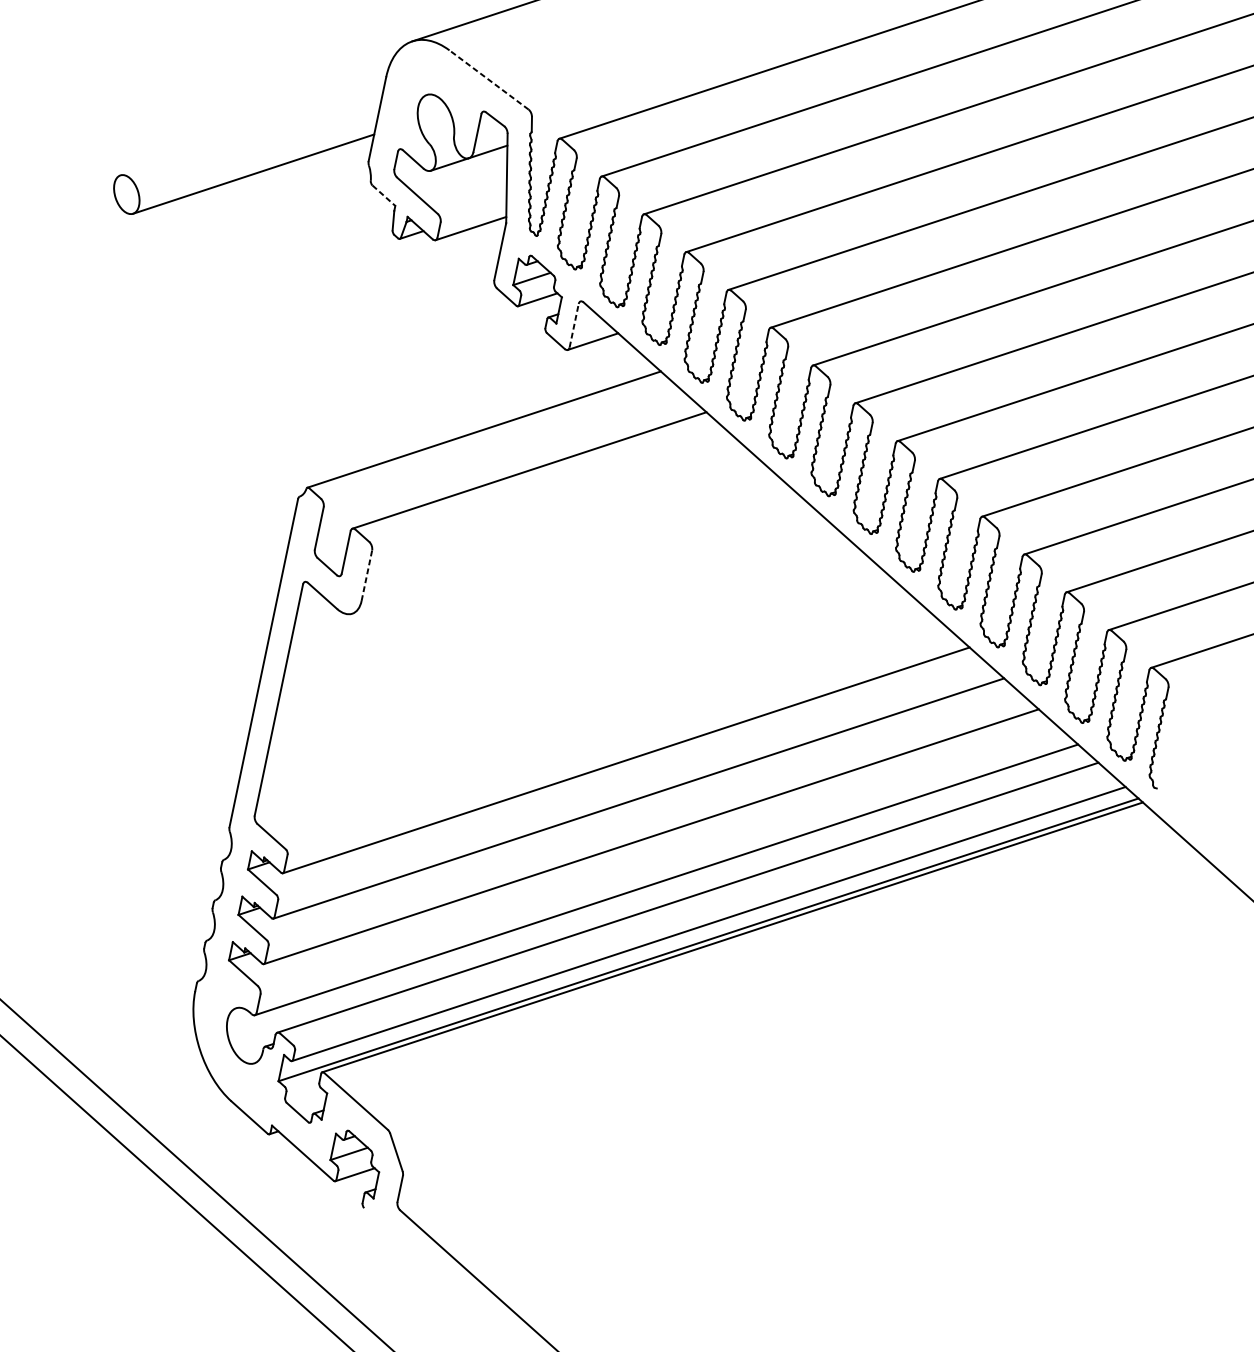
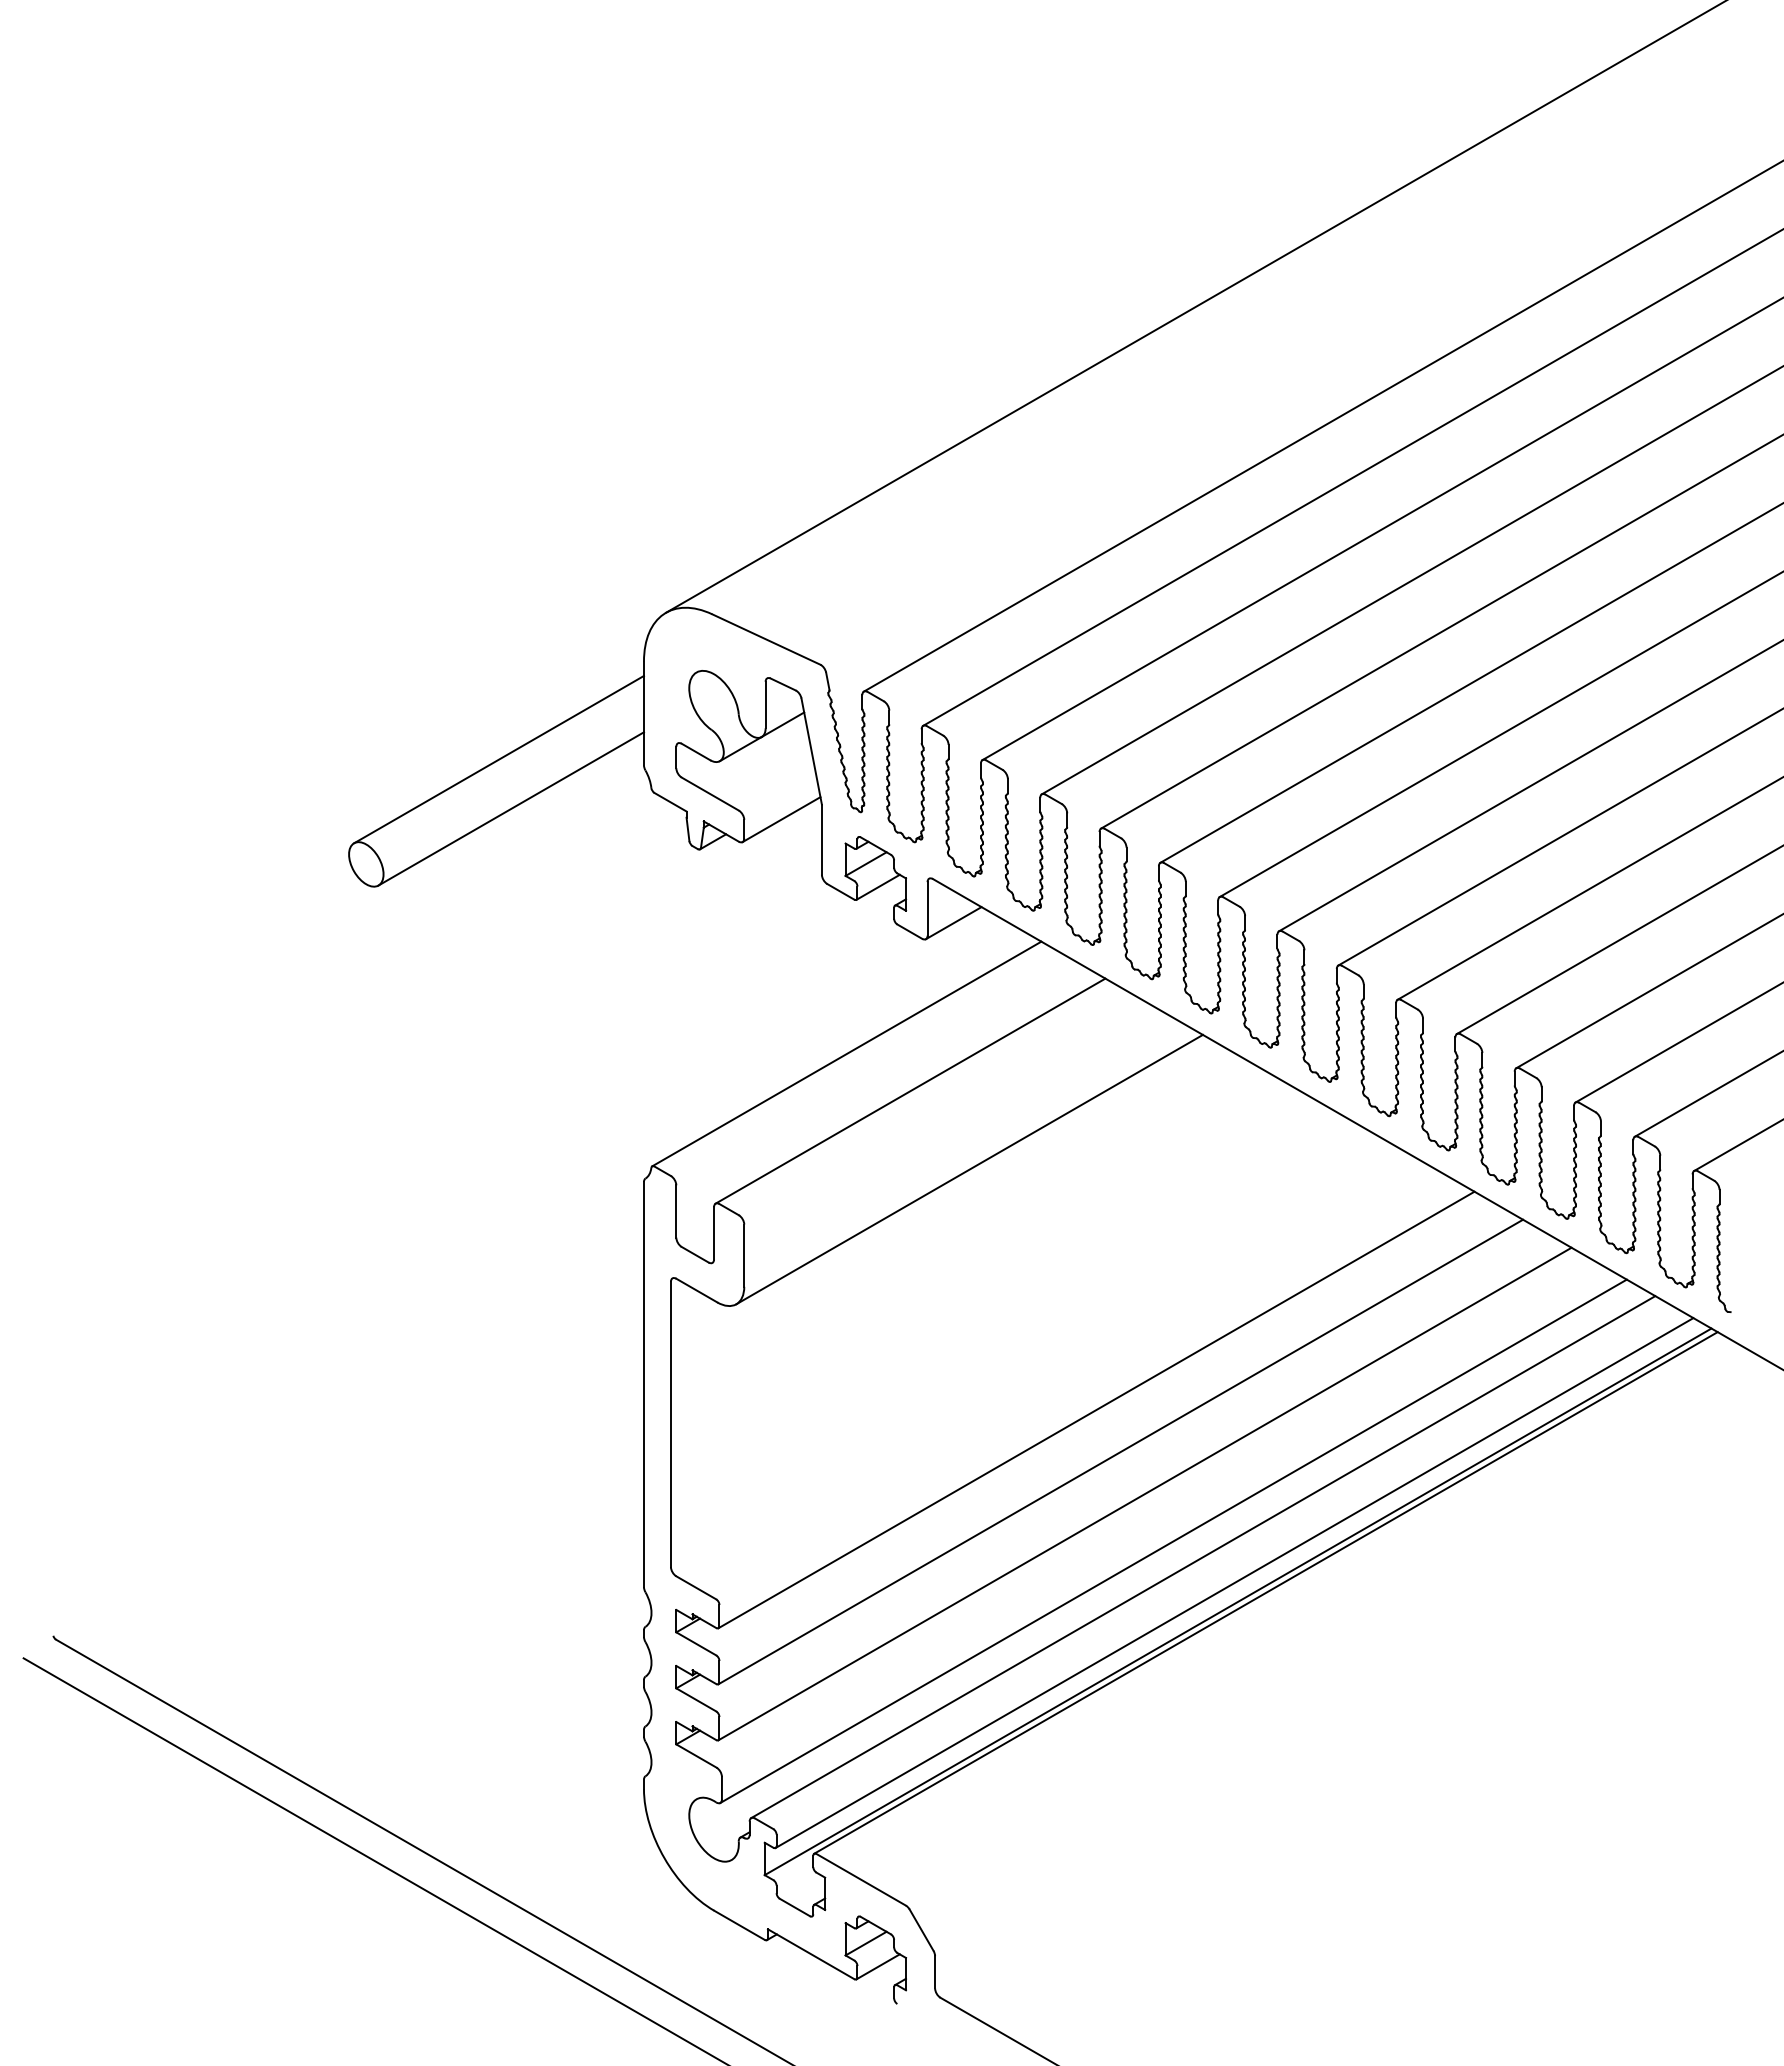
line: (489, 80) -> (766, 639), dashed -> solid
line: (251, 131) -> (498, 759), added
line: (384, 196) -> (671, 802), dashed -> solid
line: (574, 325) -> (927, 908), dashed -> solid
line: (564, 543) -> (969, 1169), added
line: (367, 575) -> (744, 1255), dashed -> solid

